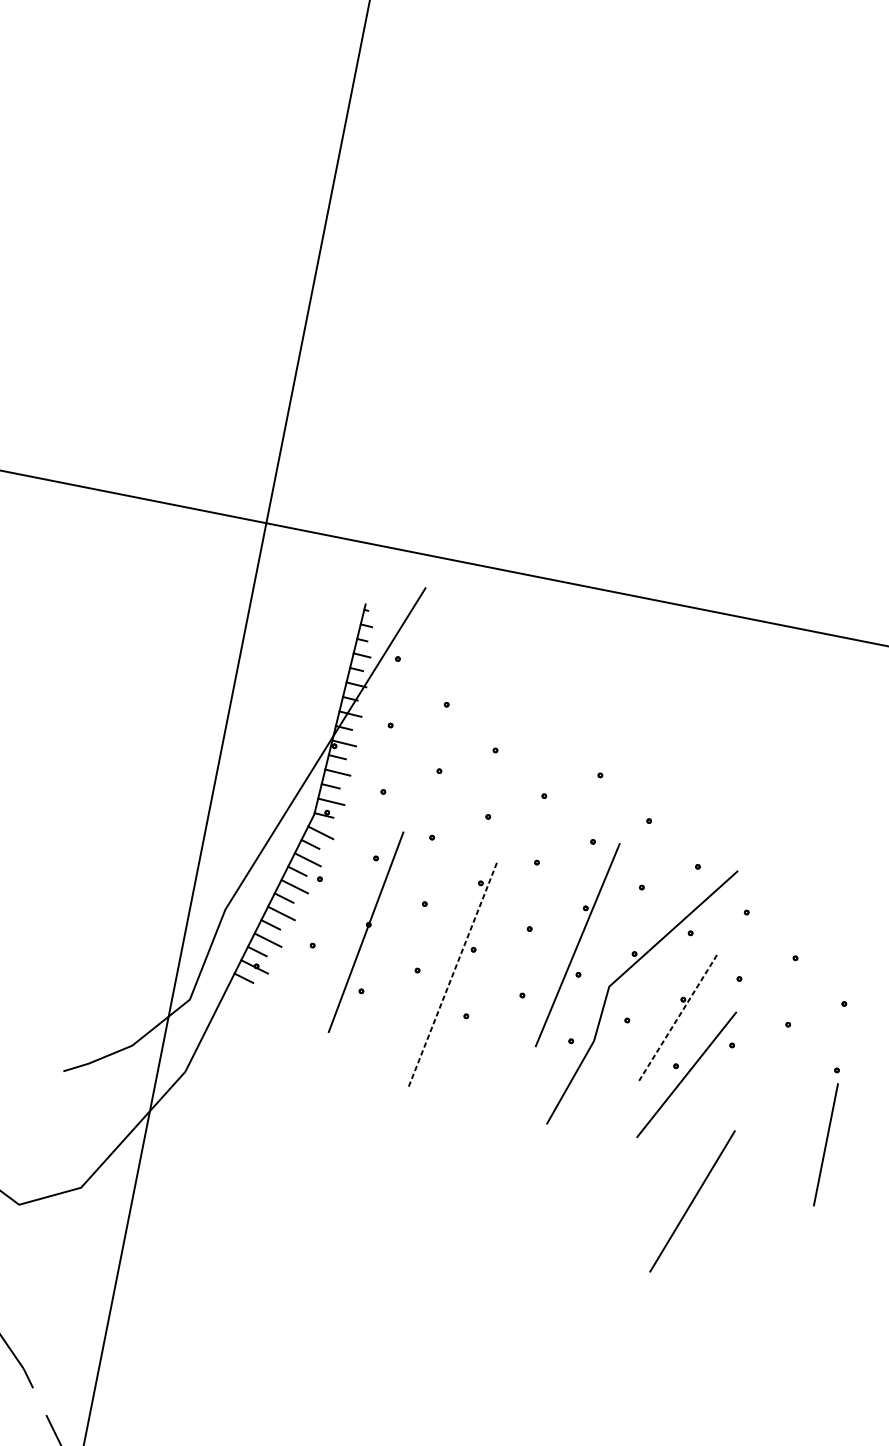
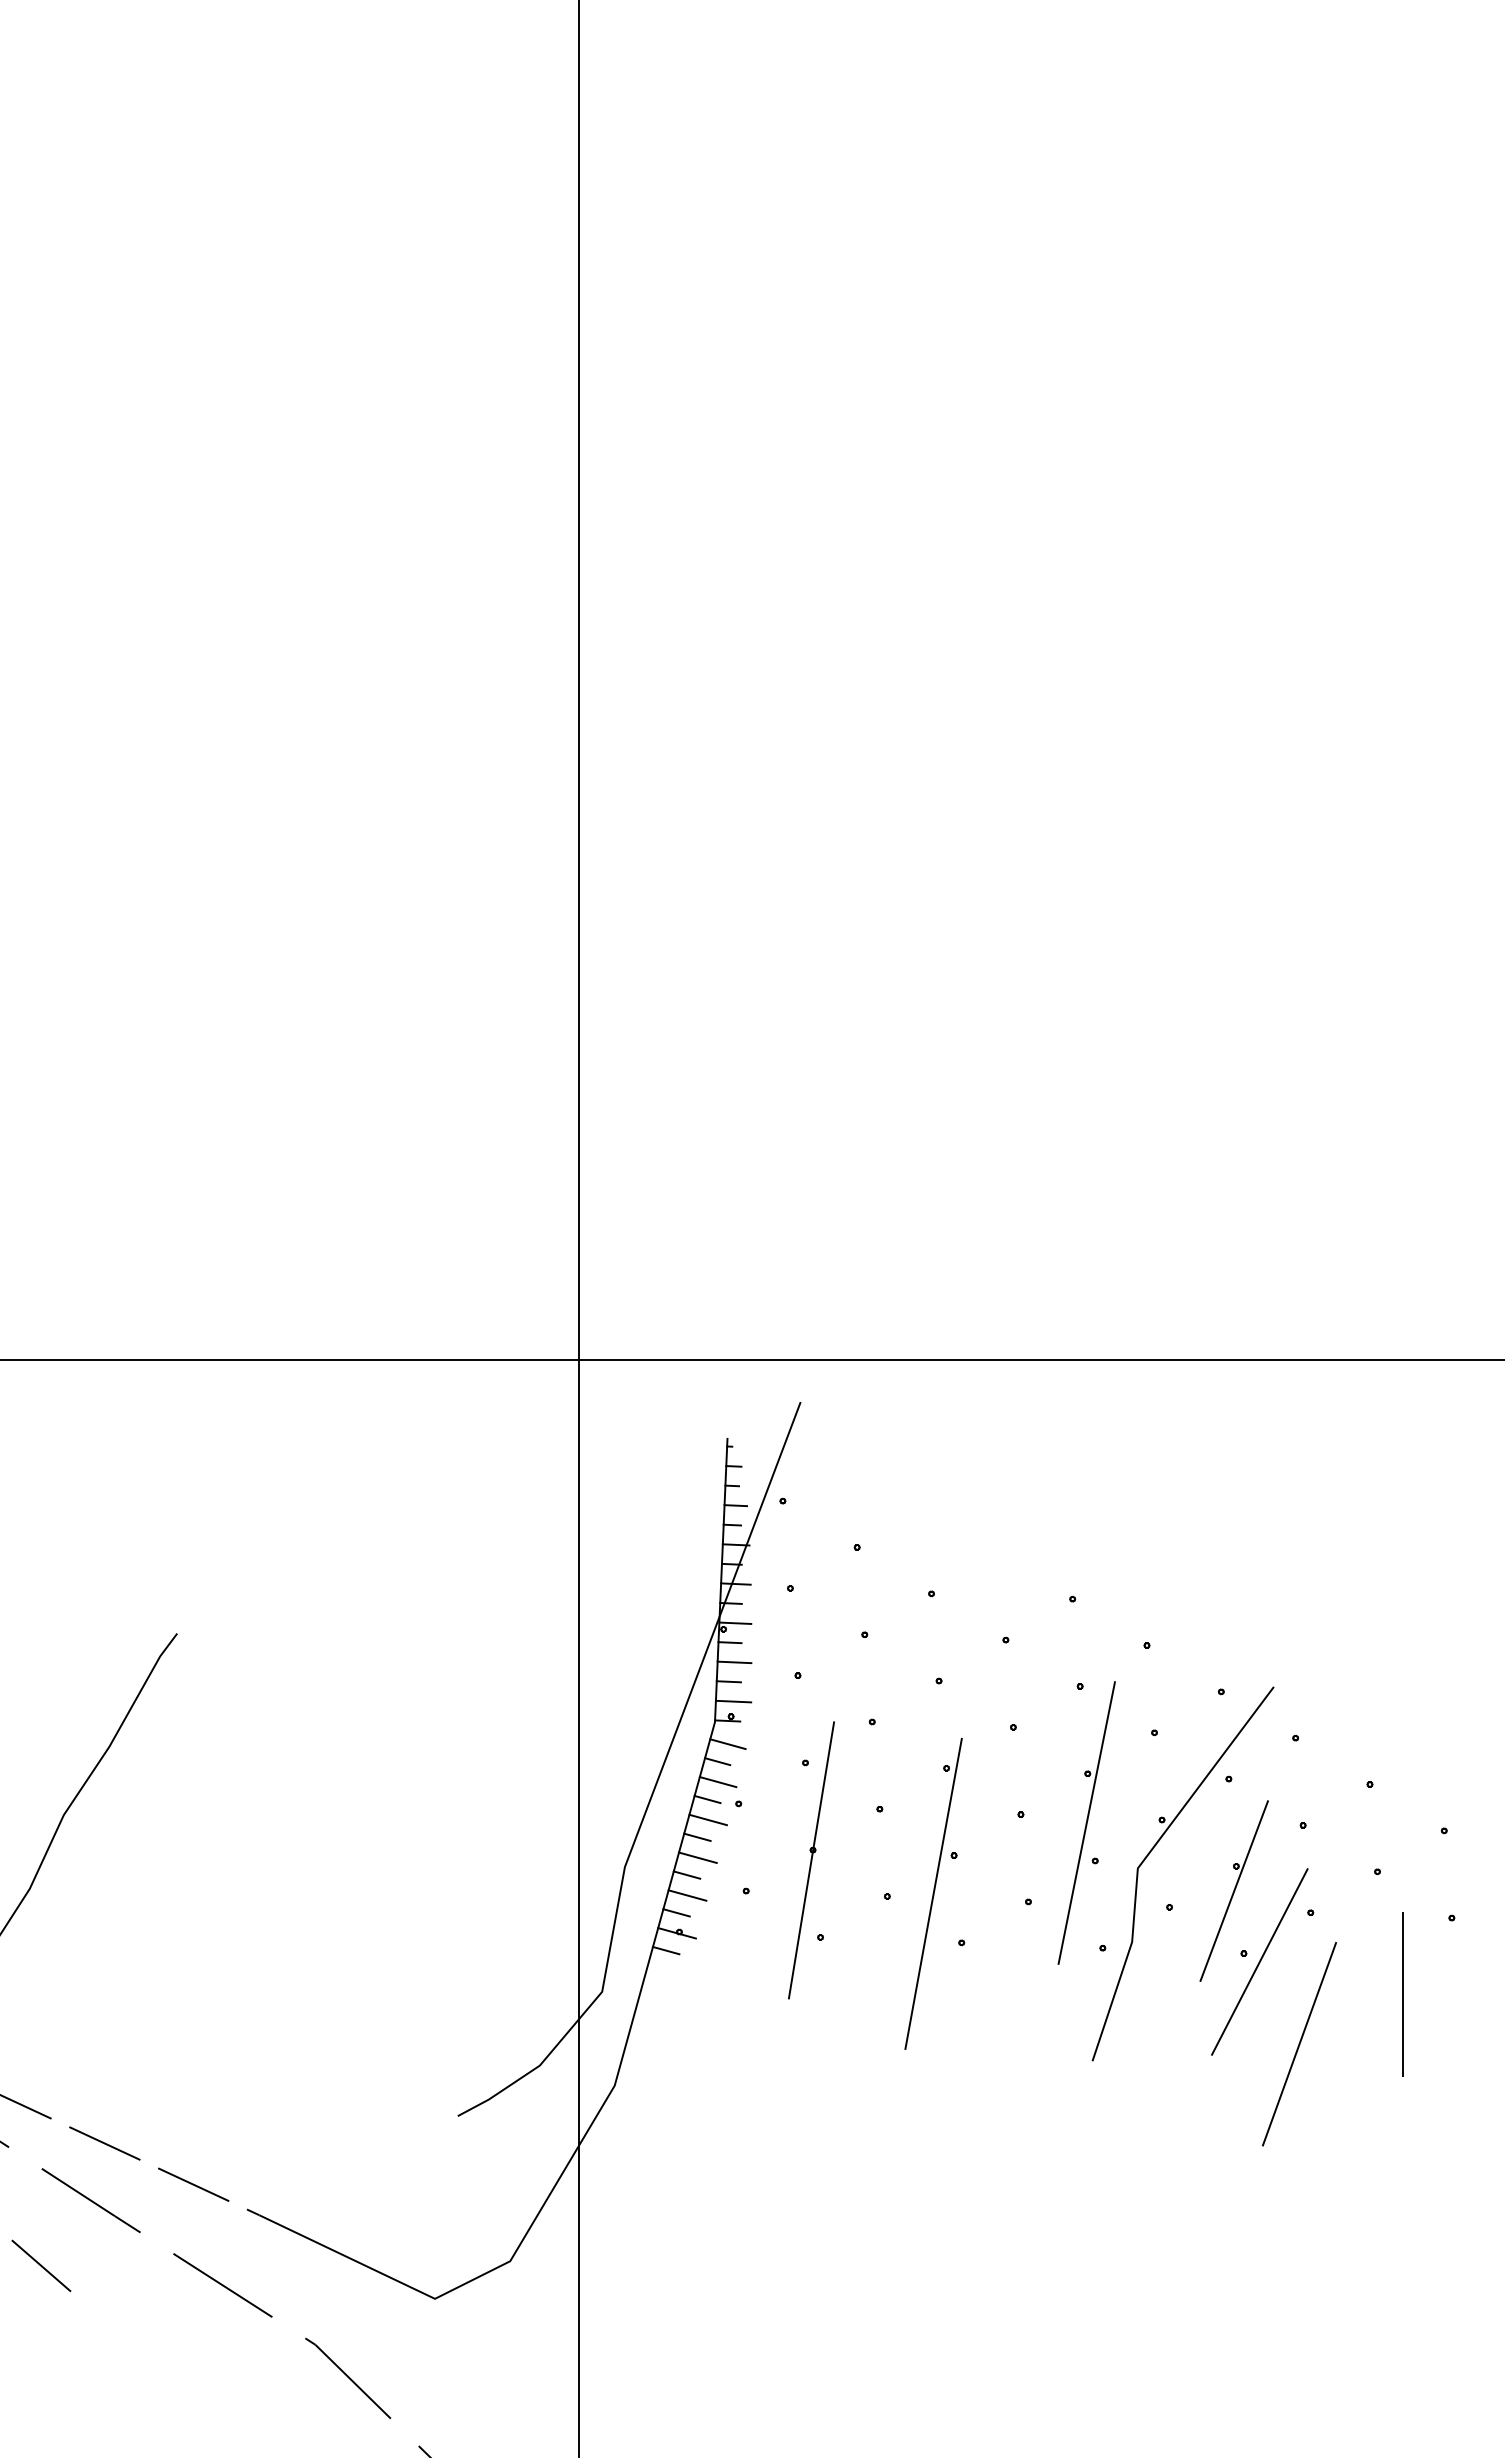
line: (452, 975) -> (933, 1893), dashed -> solid
line: (678, 1018) -> (1234, 1891), dashed -> solid
line: (825, 1144) -> (1402, 1994), moved
line: (692, 1201) -> (1299, 2044), moved

